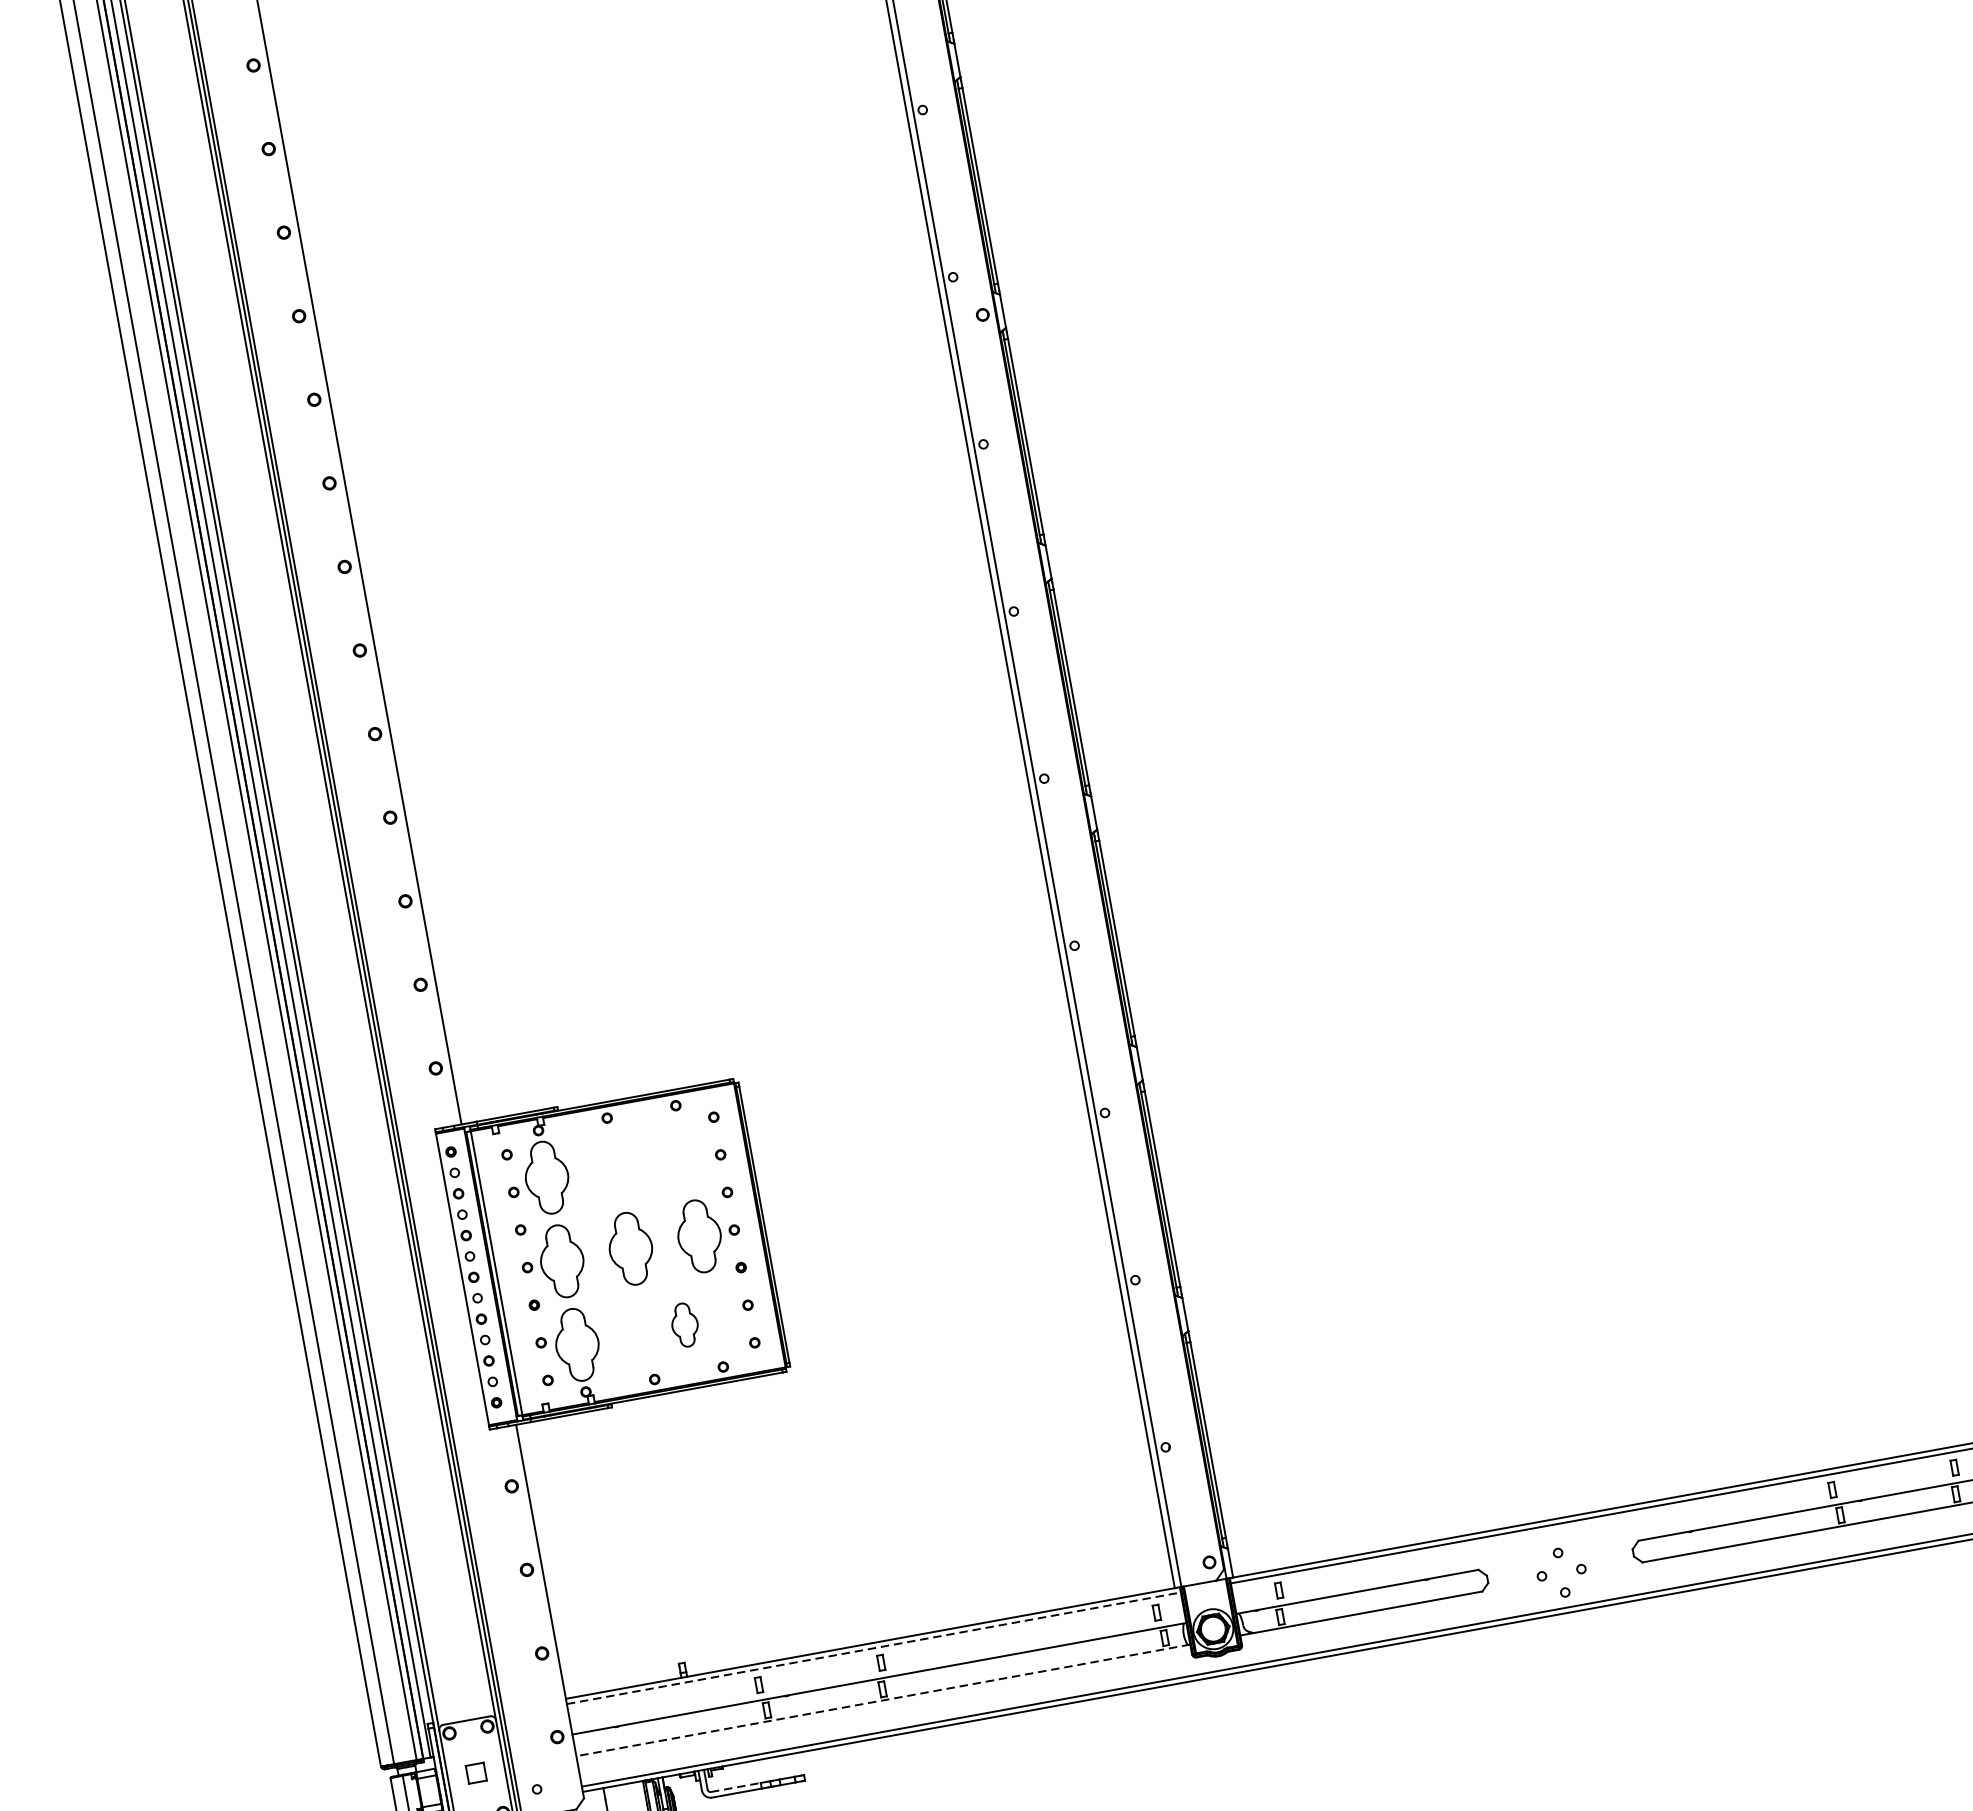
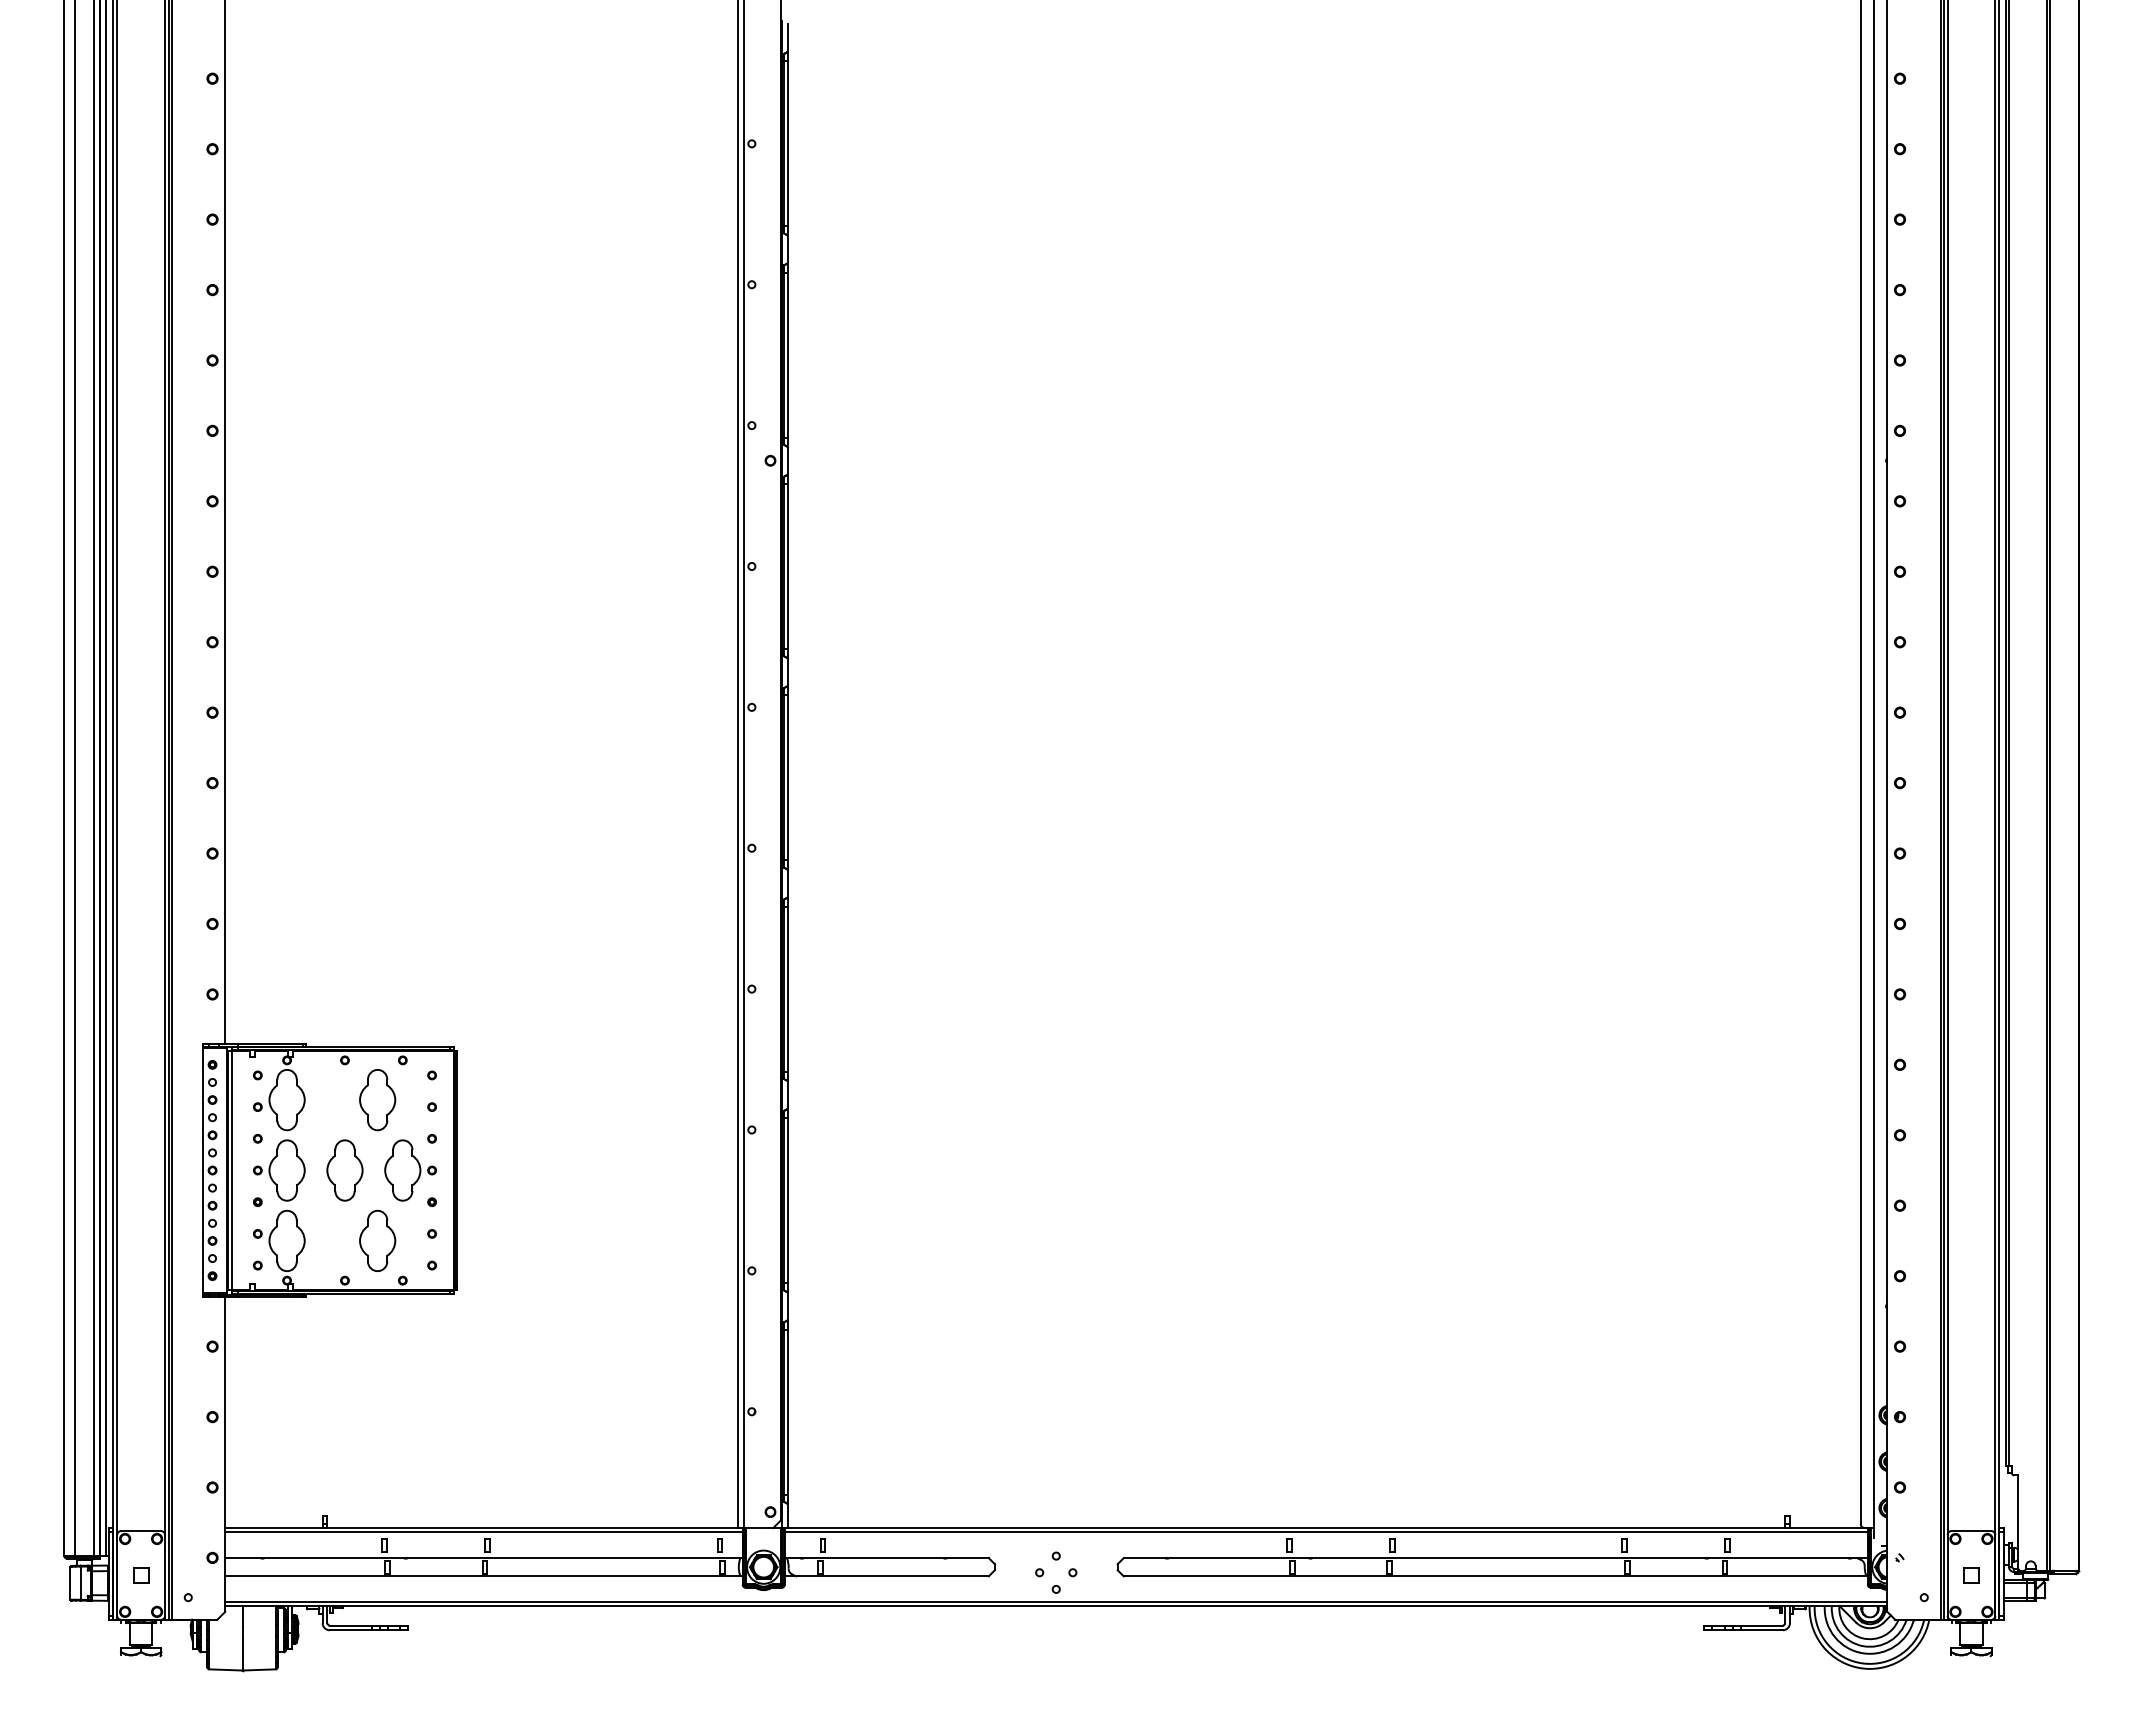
part: (654, 1158) -> (377, 1100), added
part: (684, 1324) -> (377, 1240), size x1.67
line: (873, 1648) -> (483, 1532), dashed -> solid
line: (882, 1700) -> (483, 1576), dashed -> solid
line: (735, 1787) -> (350, 1625), dashed -> solid

